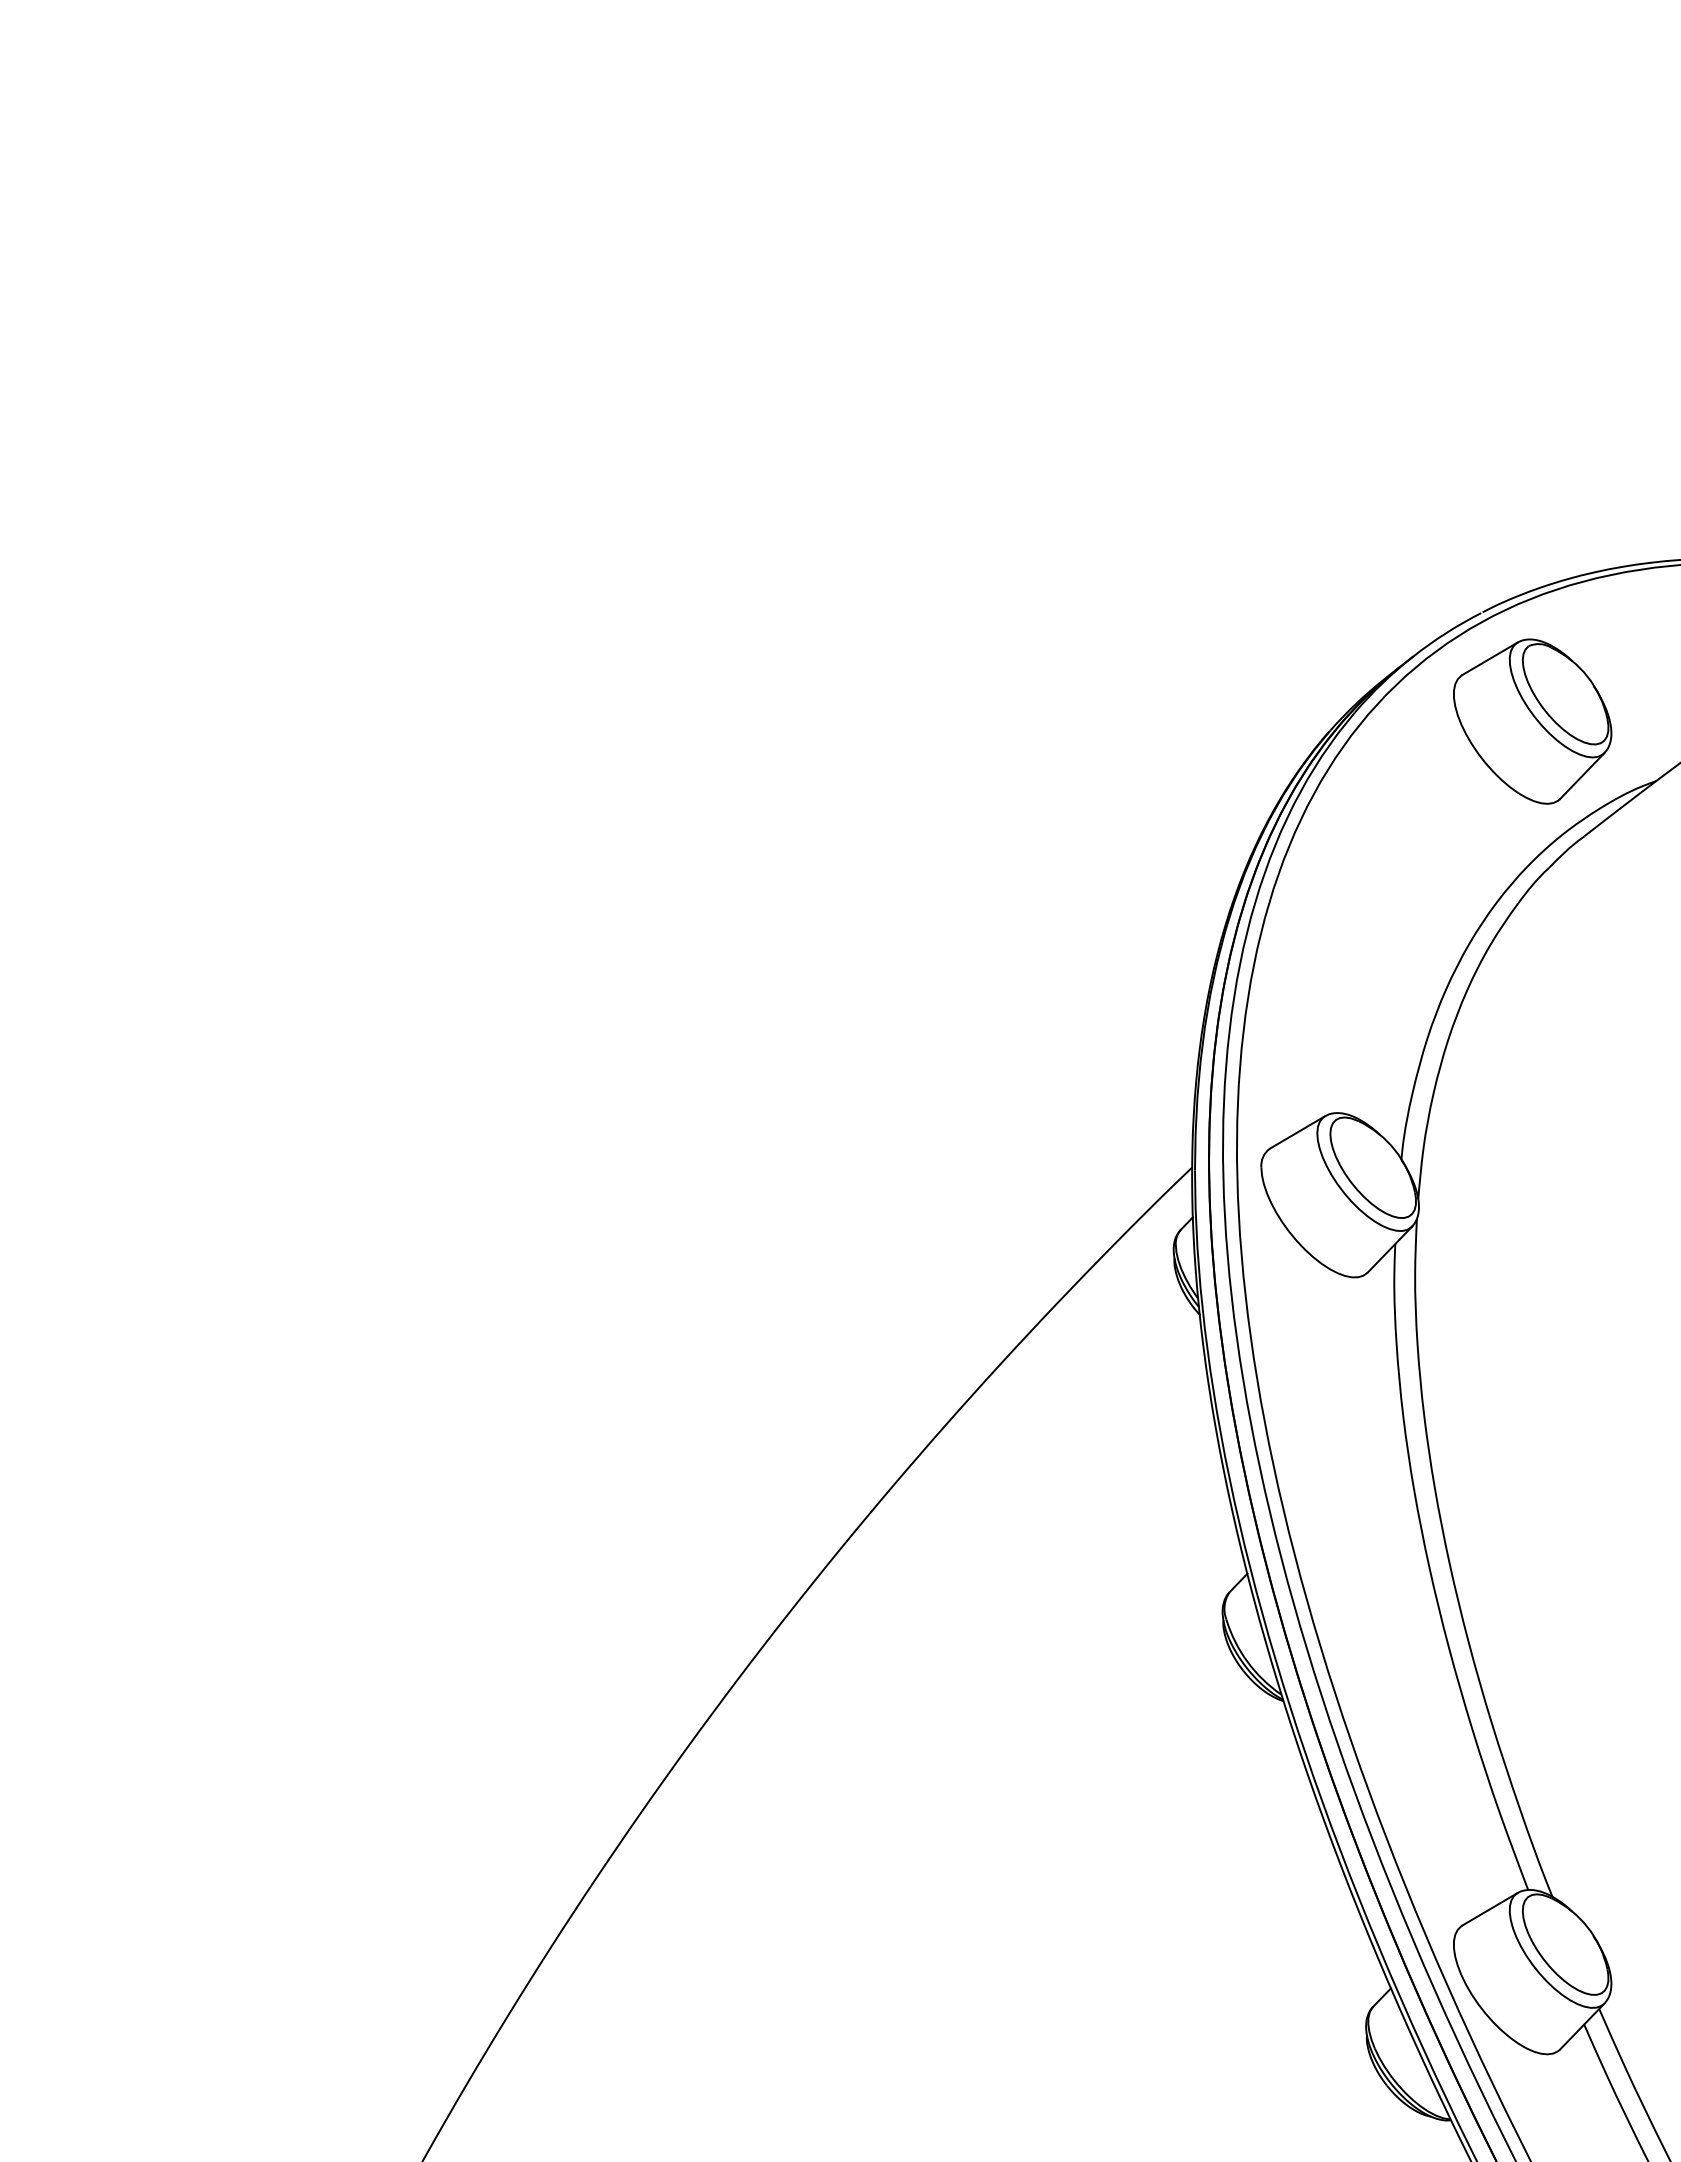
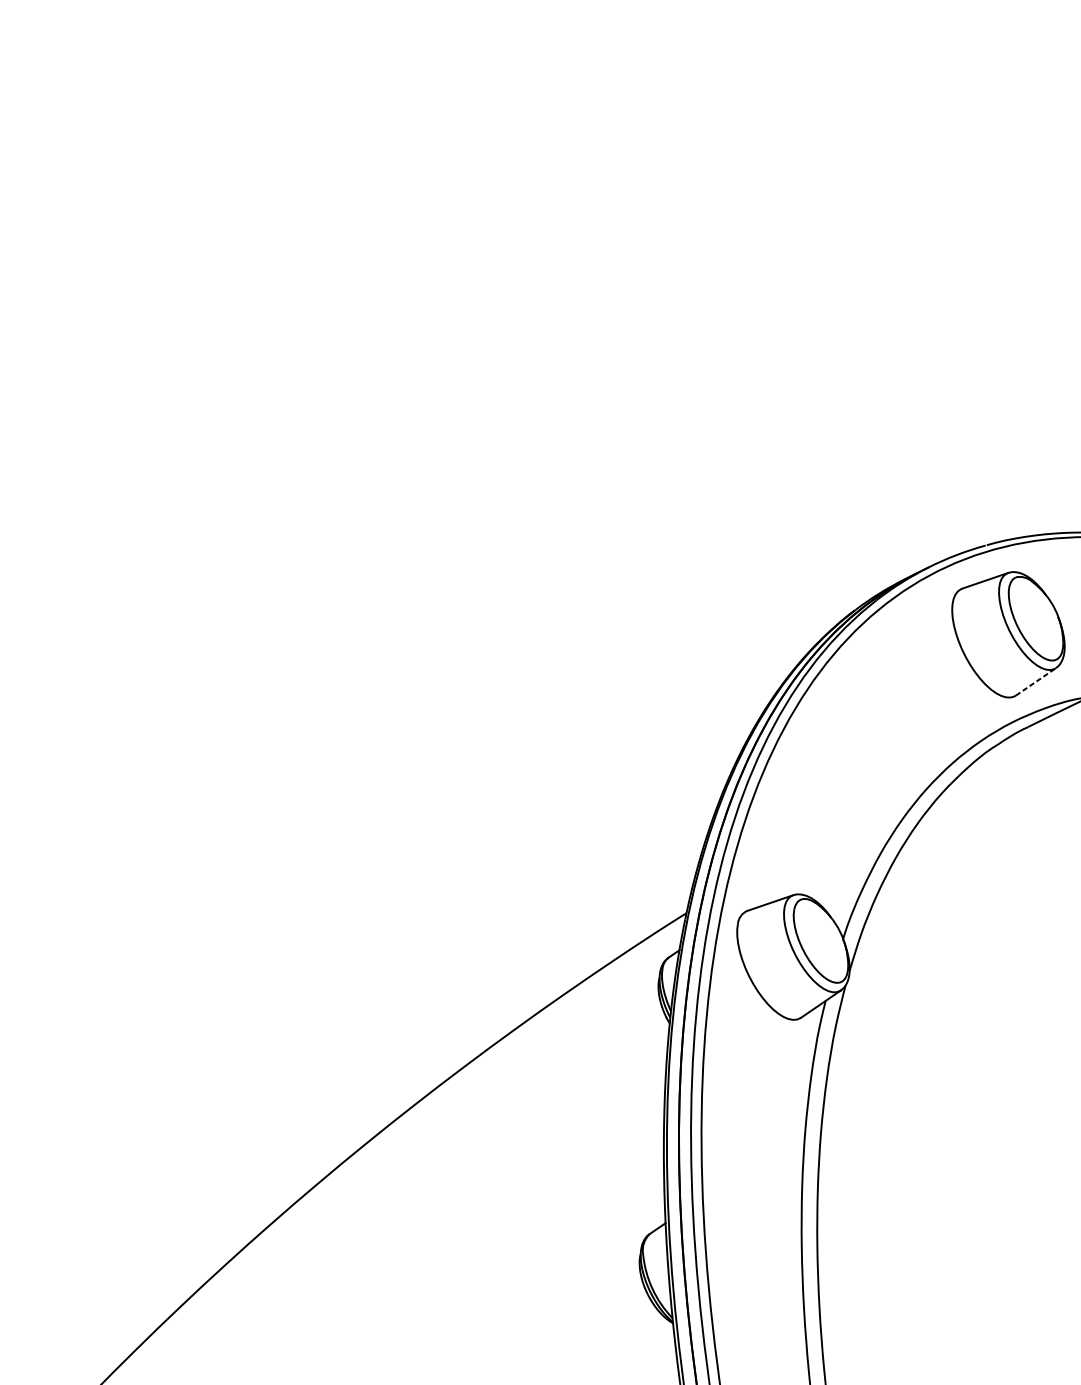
line: (1582, 776) -> (1035, 682), solid -> dashed

